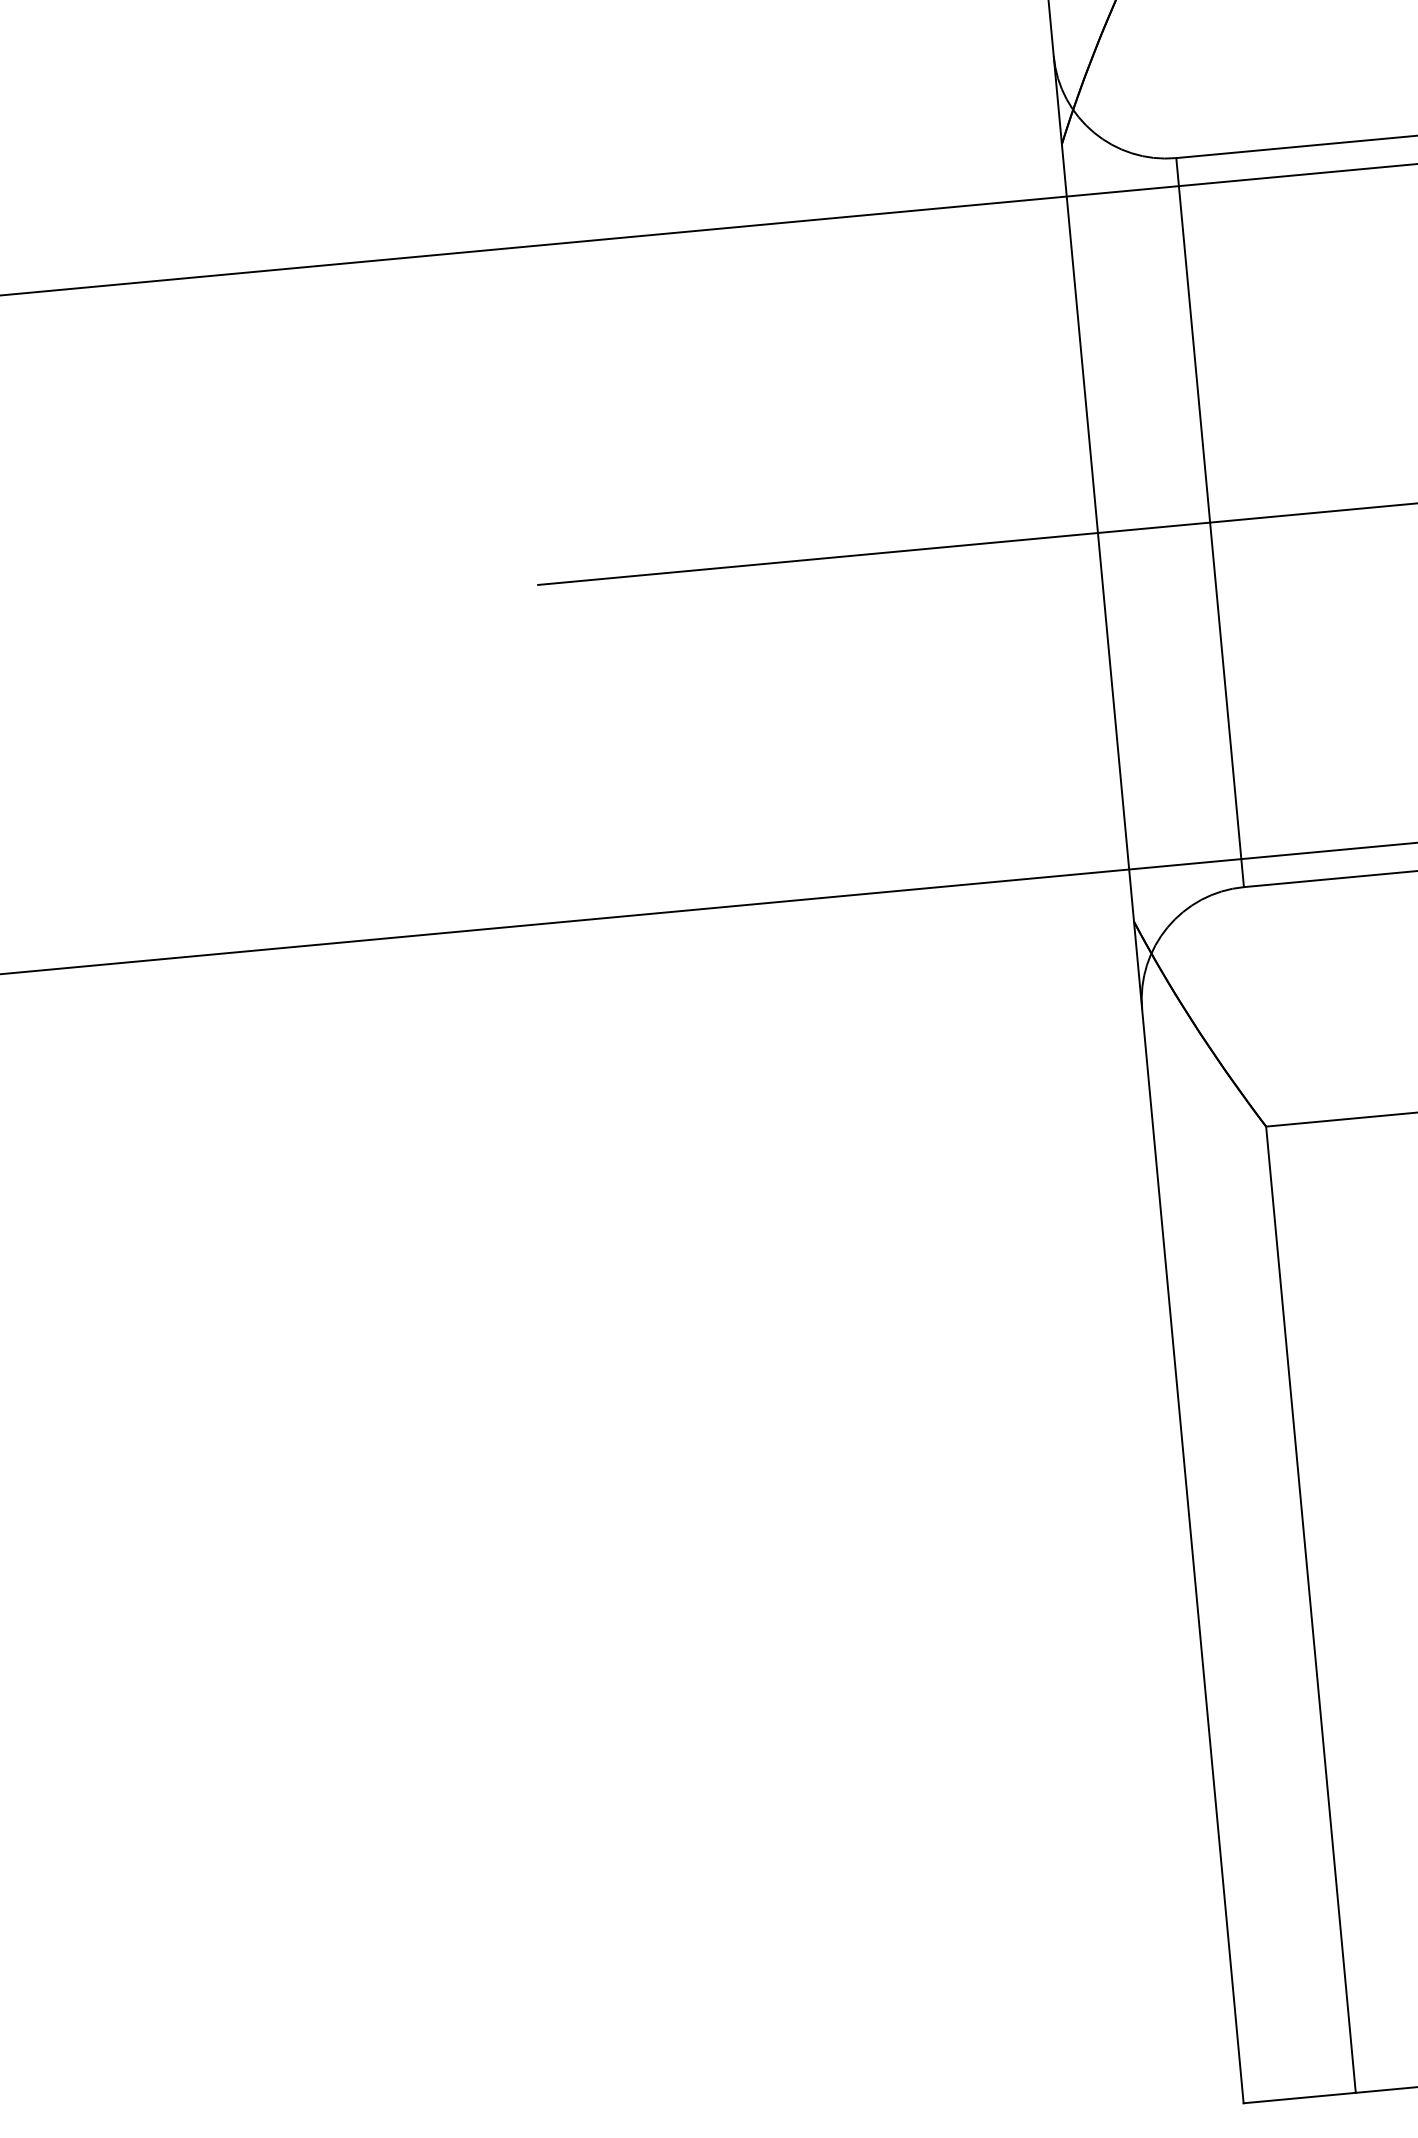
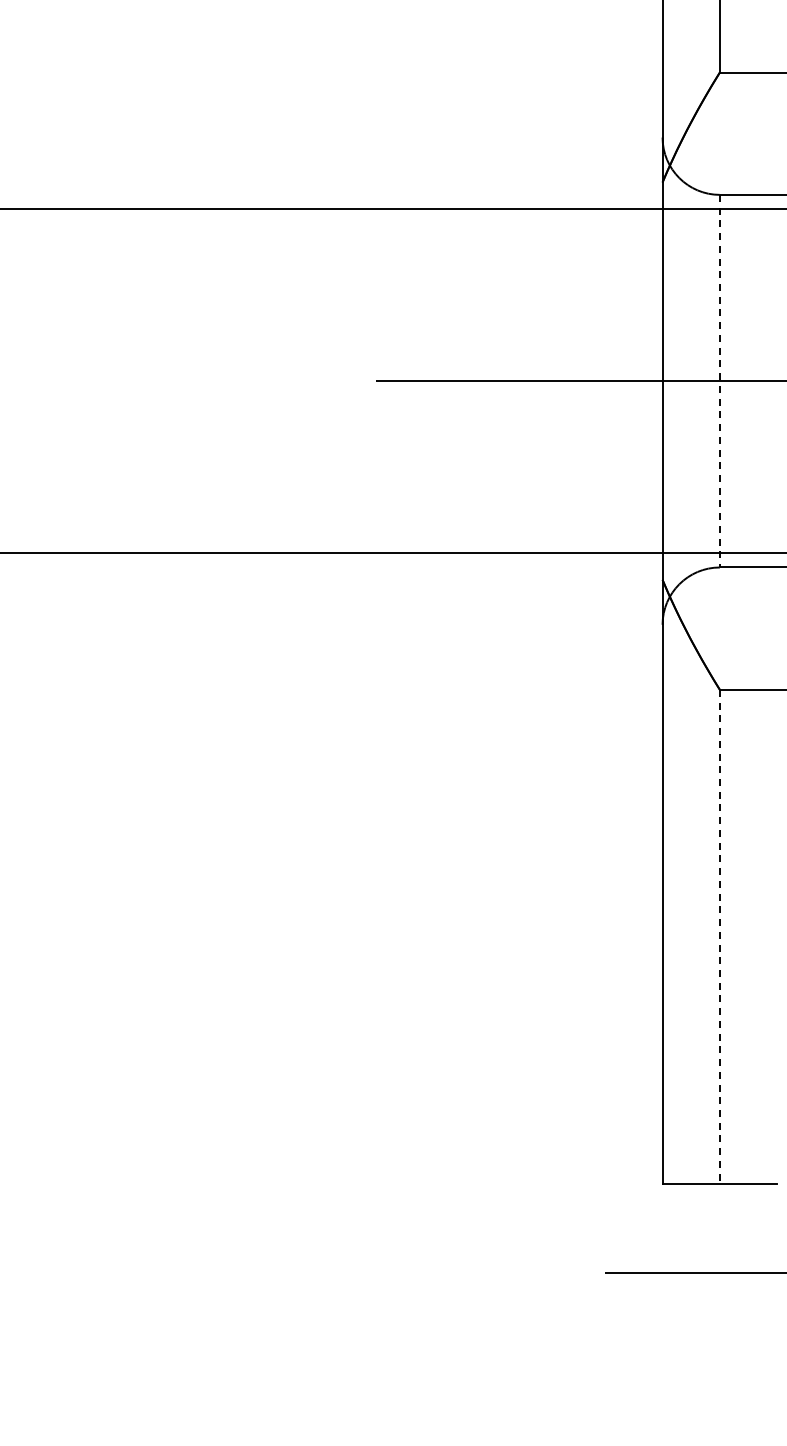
line: (1209, 523) -> (719, 381), solid -> dashed
line: (1310, 1609) -> (719, 936), solid -> dashed

